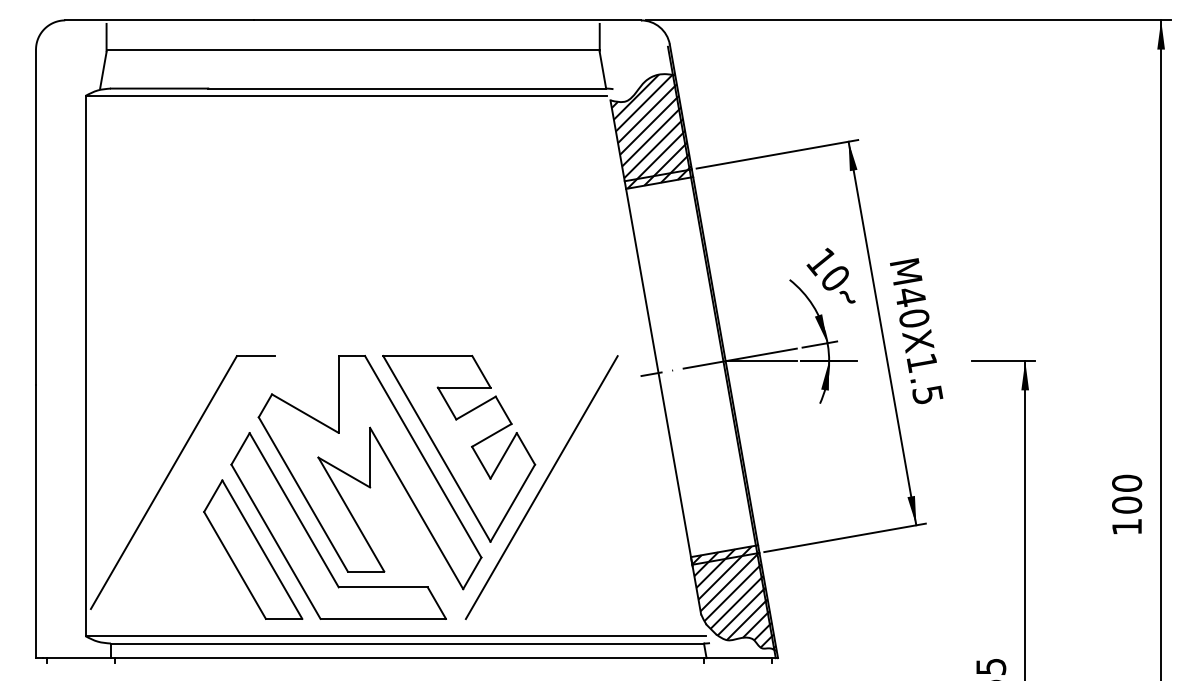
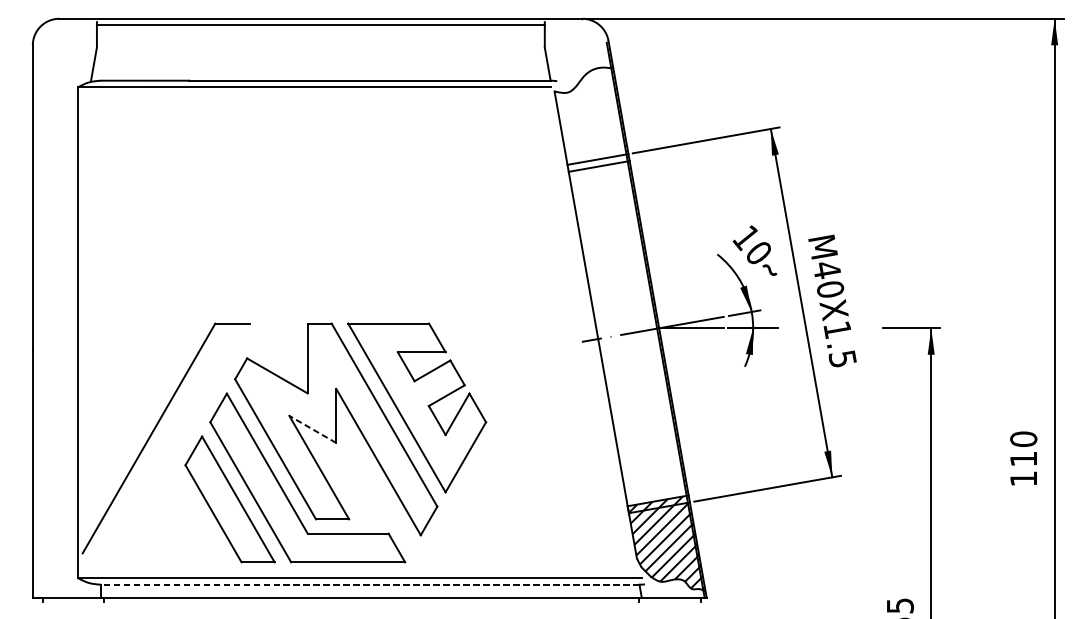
line: (352, 49) -> (320, 25), moved
hatch: (651, 131) -> (591, 119), removed
line: (344, 472) -> (313, 429), solid -> dashed
line: (541, 487) -> (491, 443), removed
text: (1127, 504) -> (1024, 458), 100 -> 110
line: (407, 643) -> (370, 584), solid -> dashed

